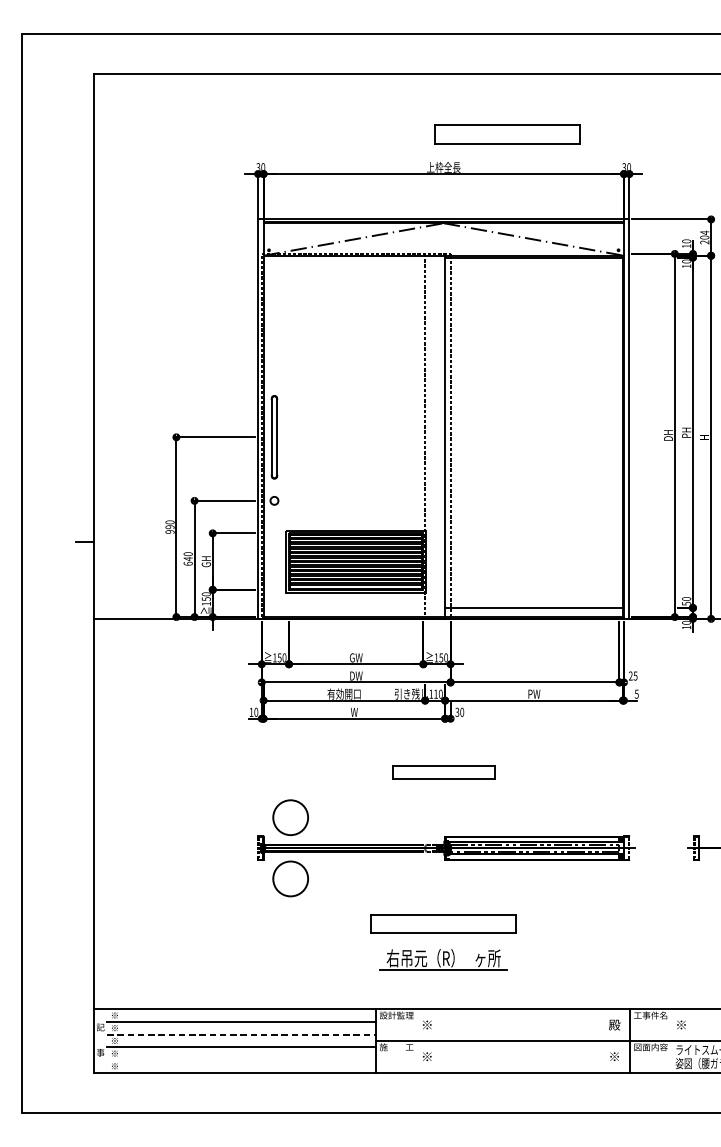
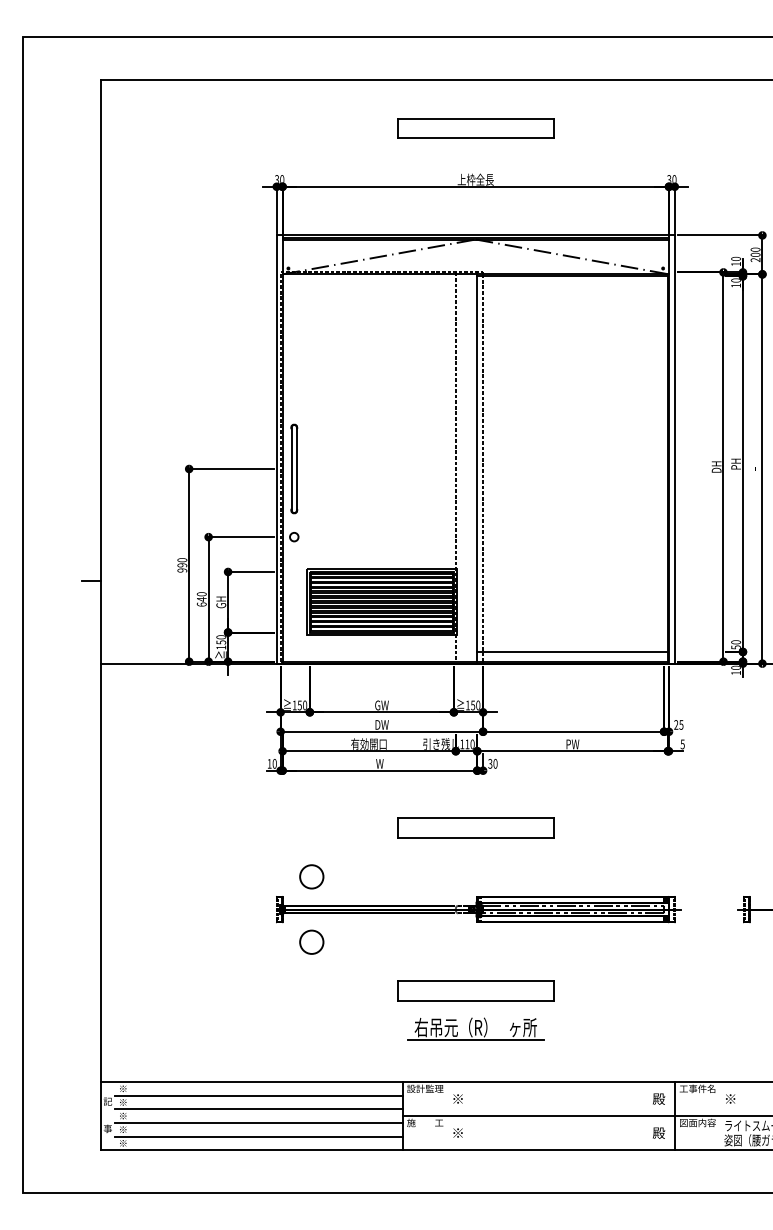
part: (506, 134) -> (475, 128), moved
text: (704, 232) -> (755, 249), 204 -> 200
part: (443, 771) -> (475, 827), size x1.43
circle: (290, 817) -> (311, 876), size x0.62
circle: (290, 878) -> (311, 941), size x0.62
line: (242, 1034) -> (259, 1109), dashed -> solid
text: (614, 1056) -> (658, 1132), ※ -> 殿
line: (241, 1059) -> (258, 1136), added

